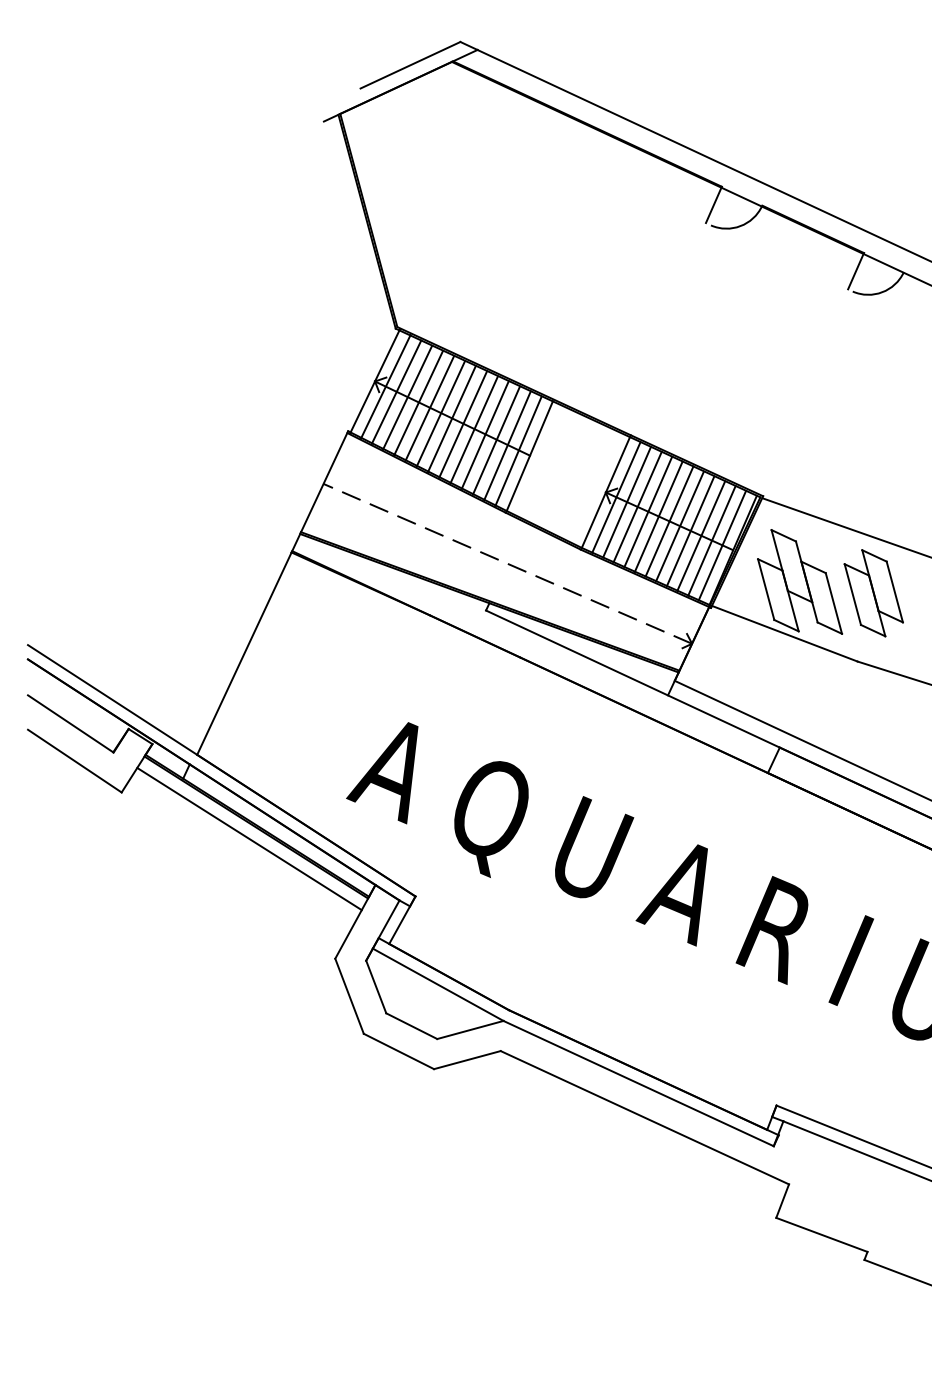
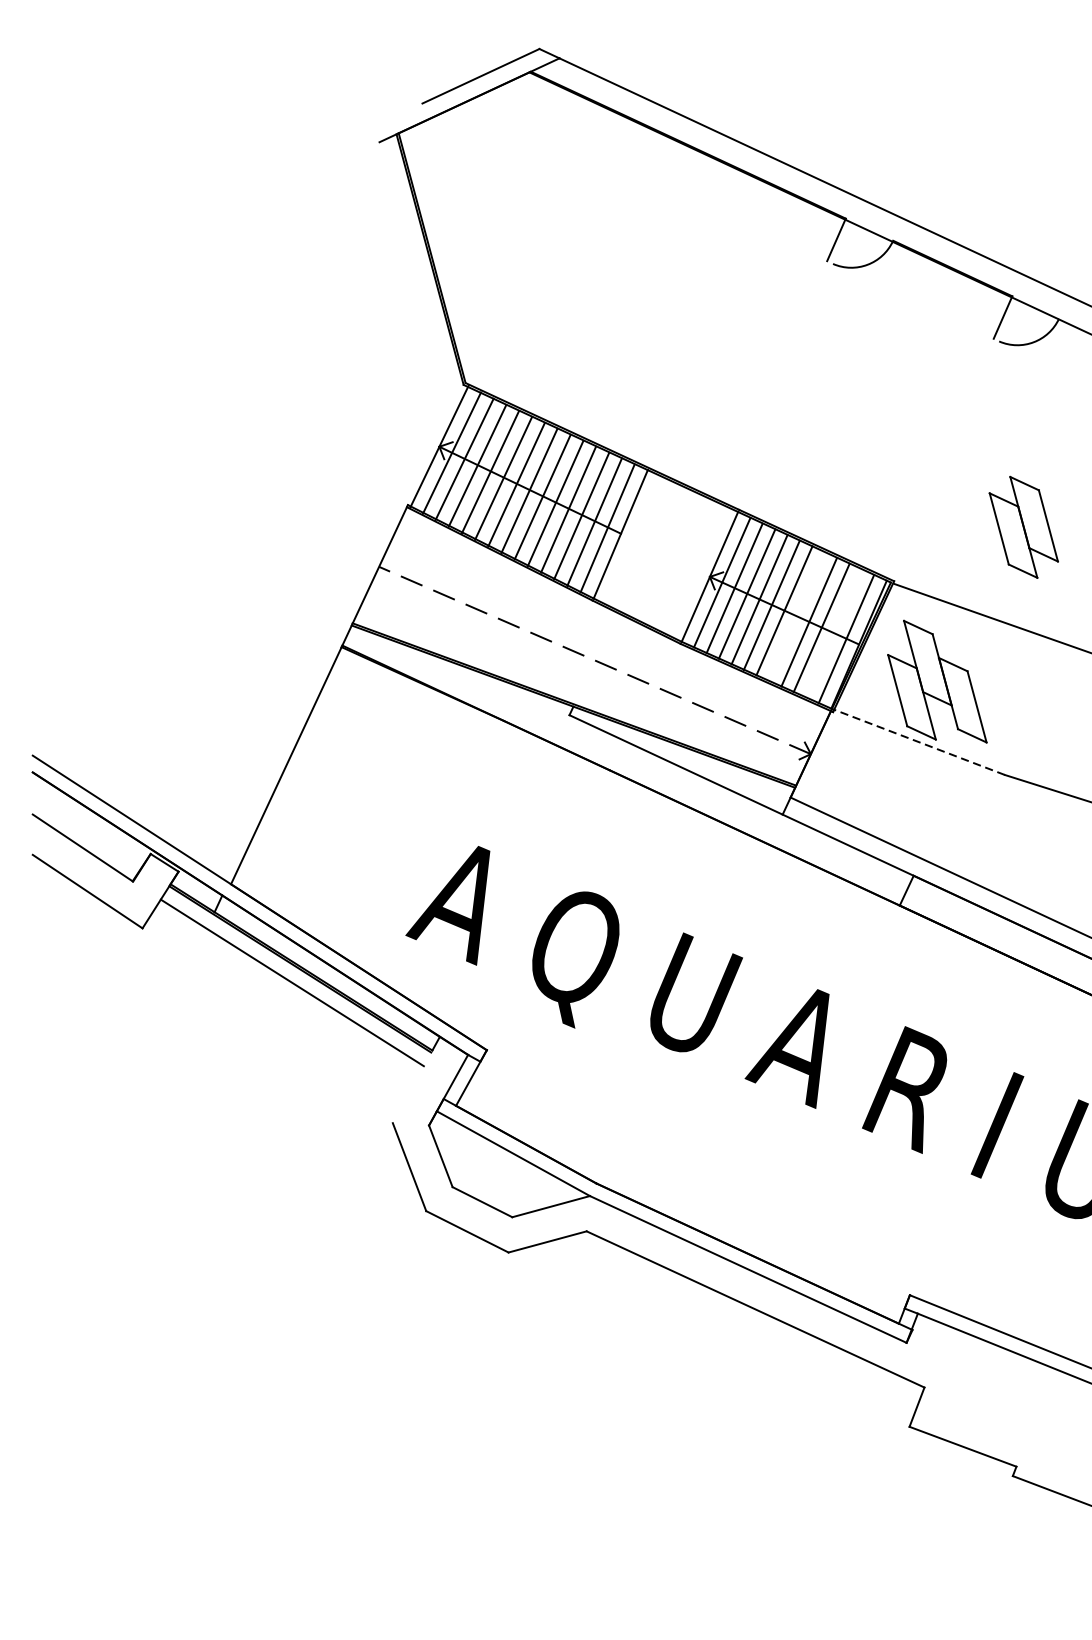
line: (679, 526) -> (796, 616), removed
line: (711, 540) -> (833, 633), removed
part: (873, 593) -> (1023, 527), moved
line: (783, 633) -> (918, 742), solid -> dashed
line: (355, 921) -> (416, 1079), removed

